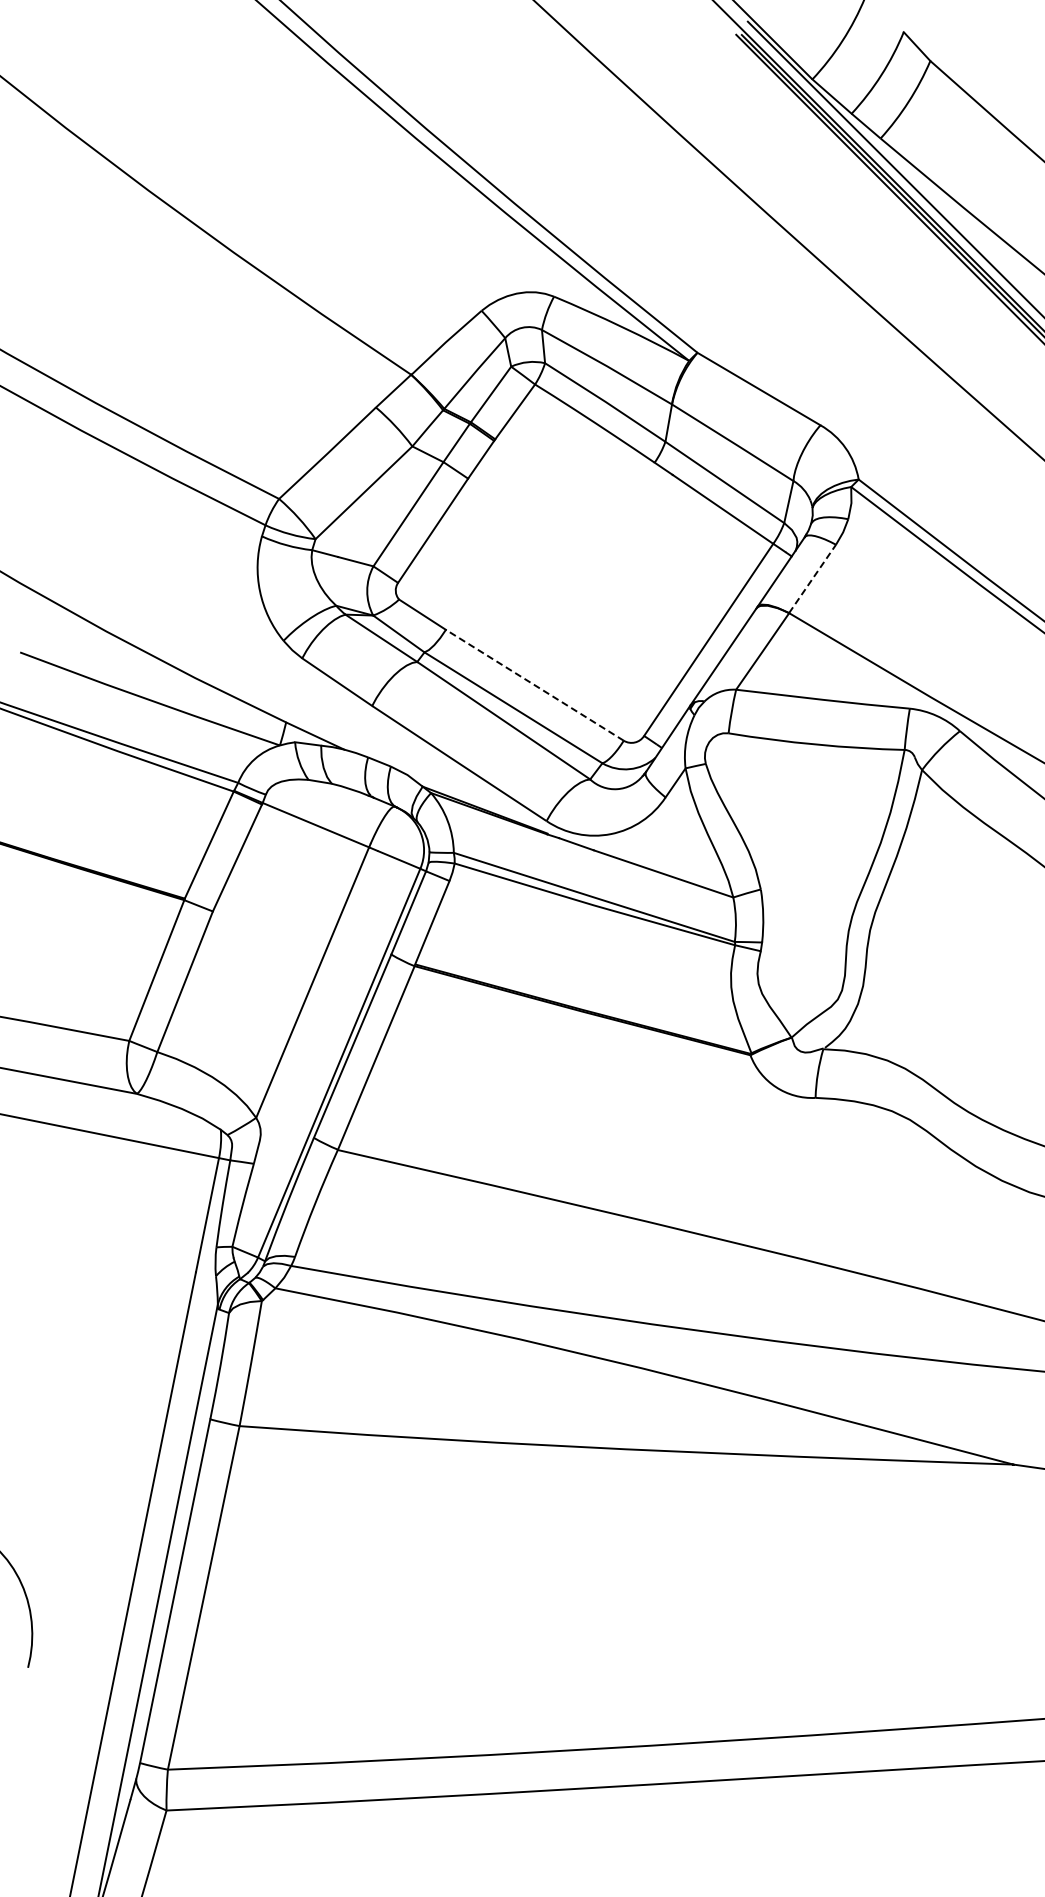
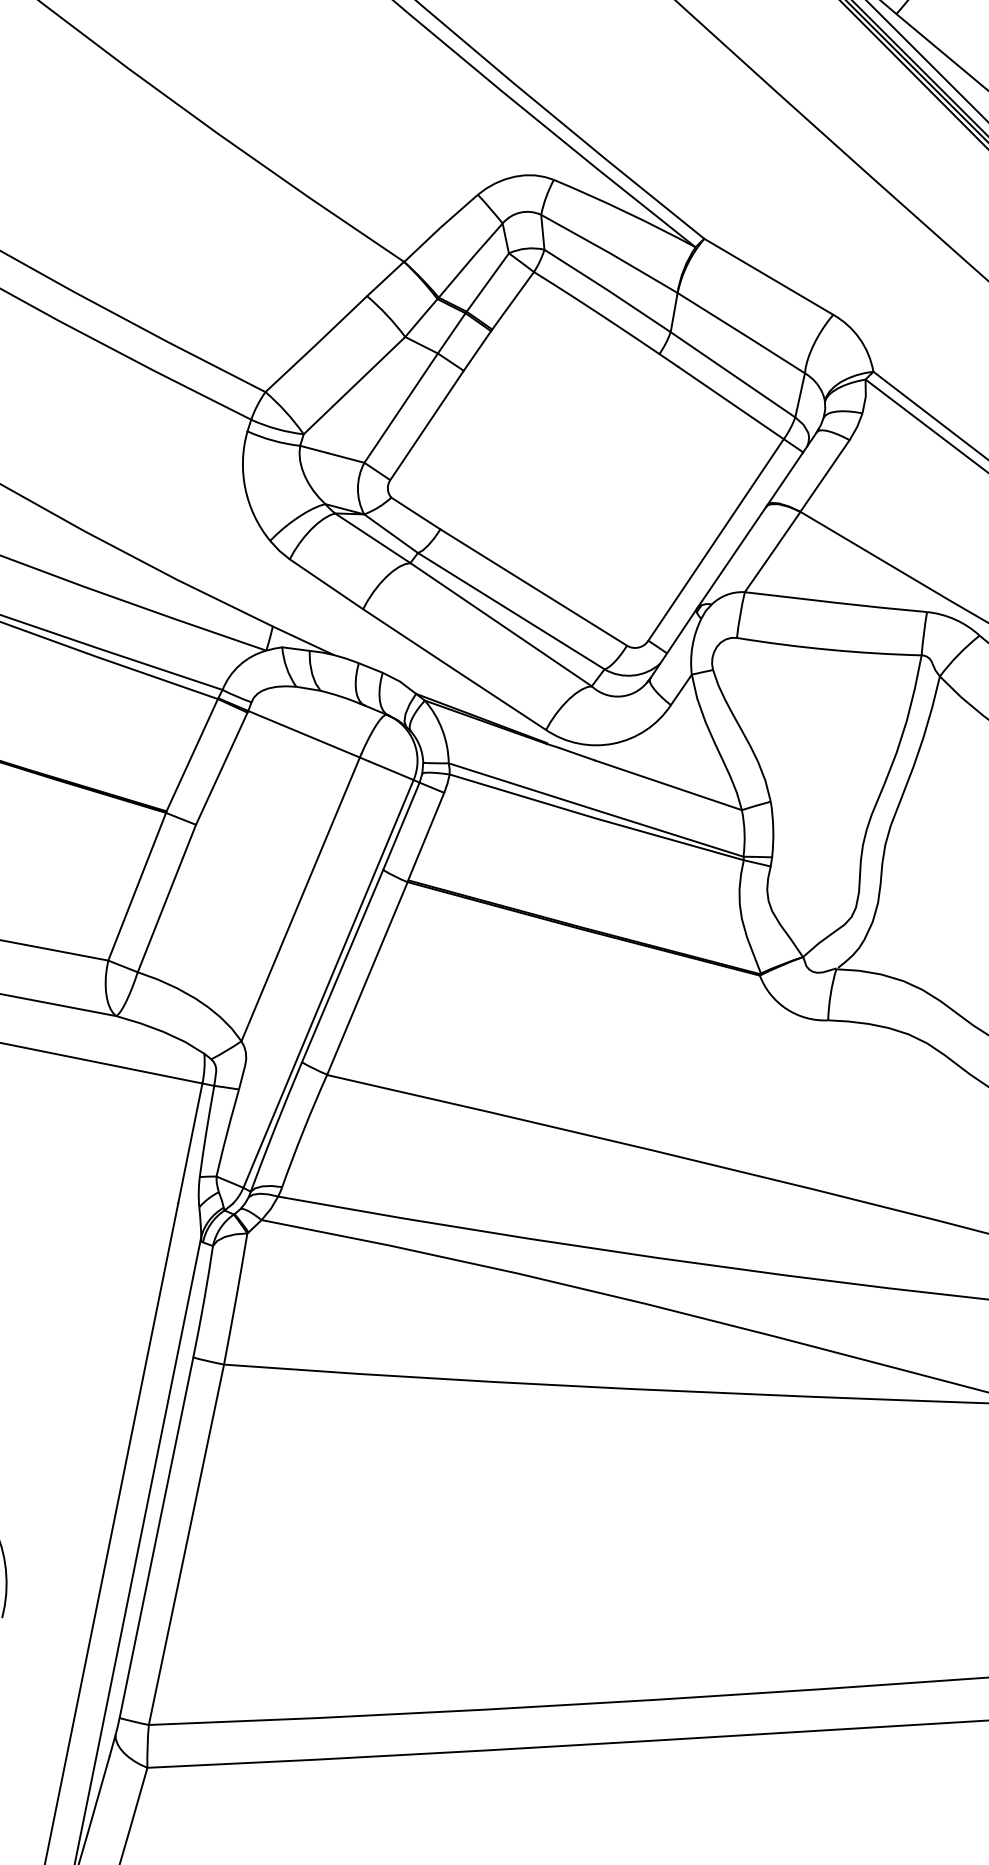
line: (812, 578) -> (824, 475), dashed -> solid
line: (534, 685) -> (533, 587), dashed -> solid

